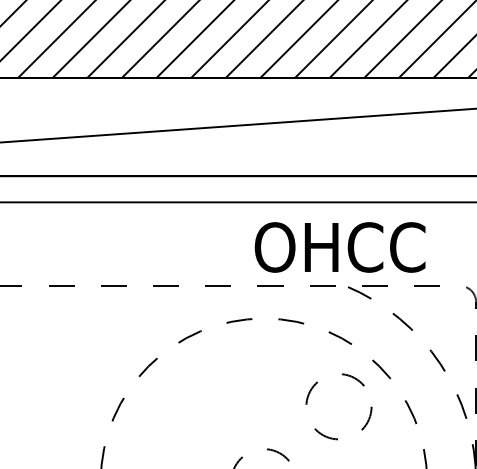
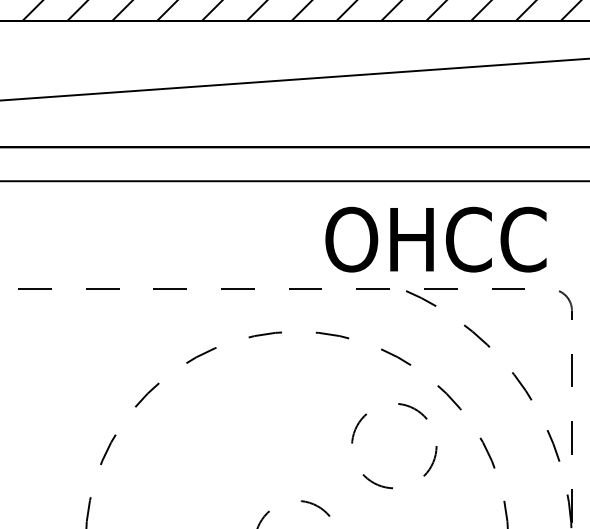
text: (339, 247) -> (435, 239), moved

